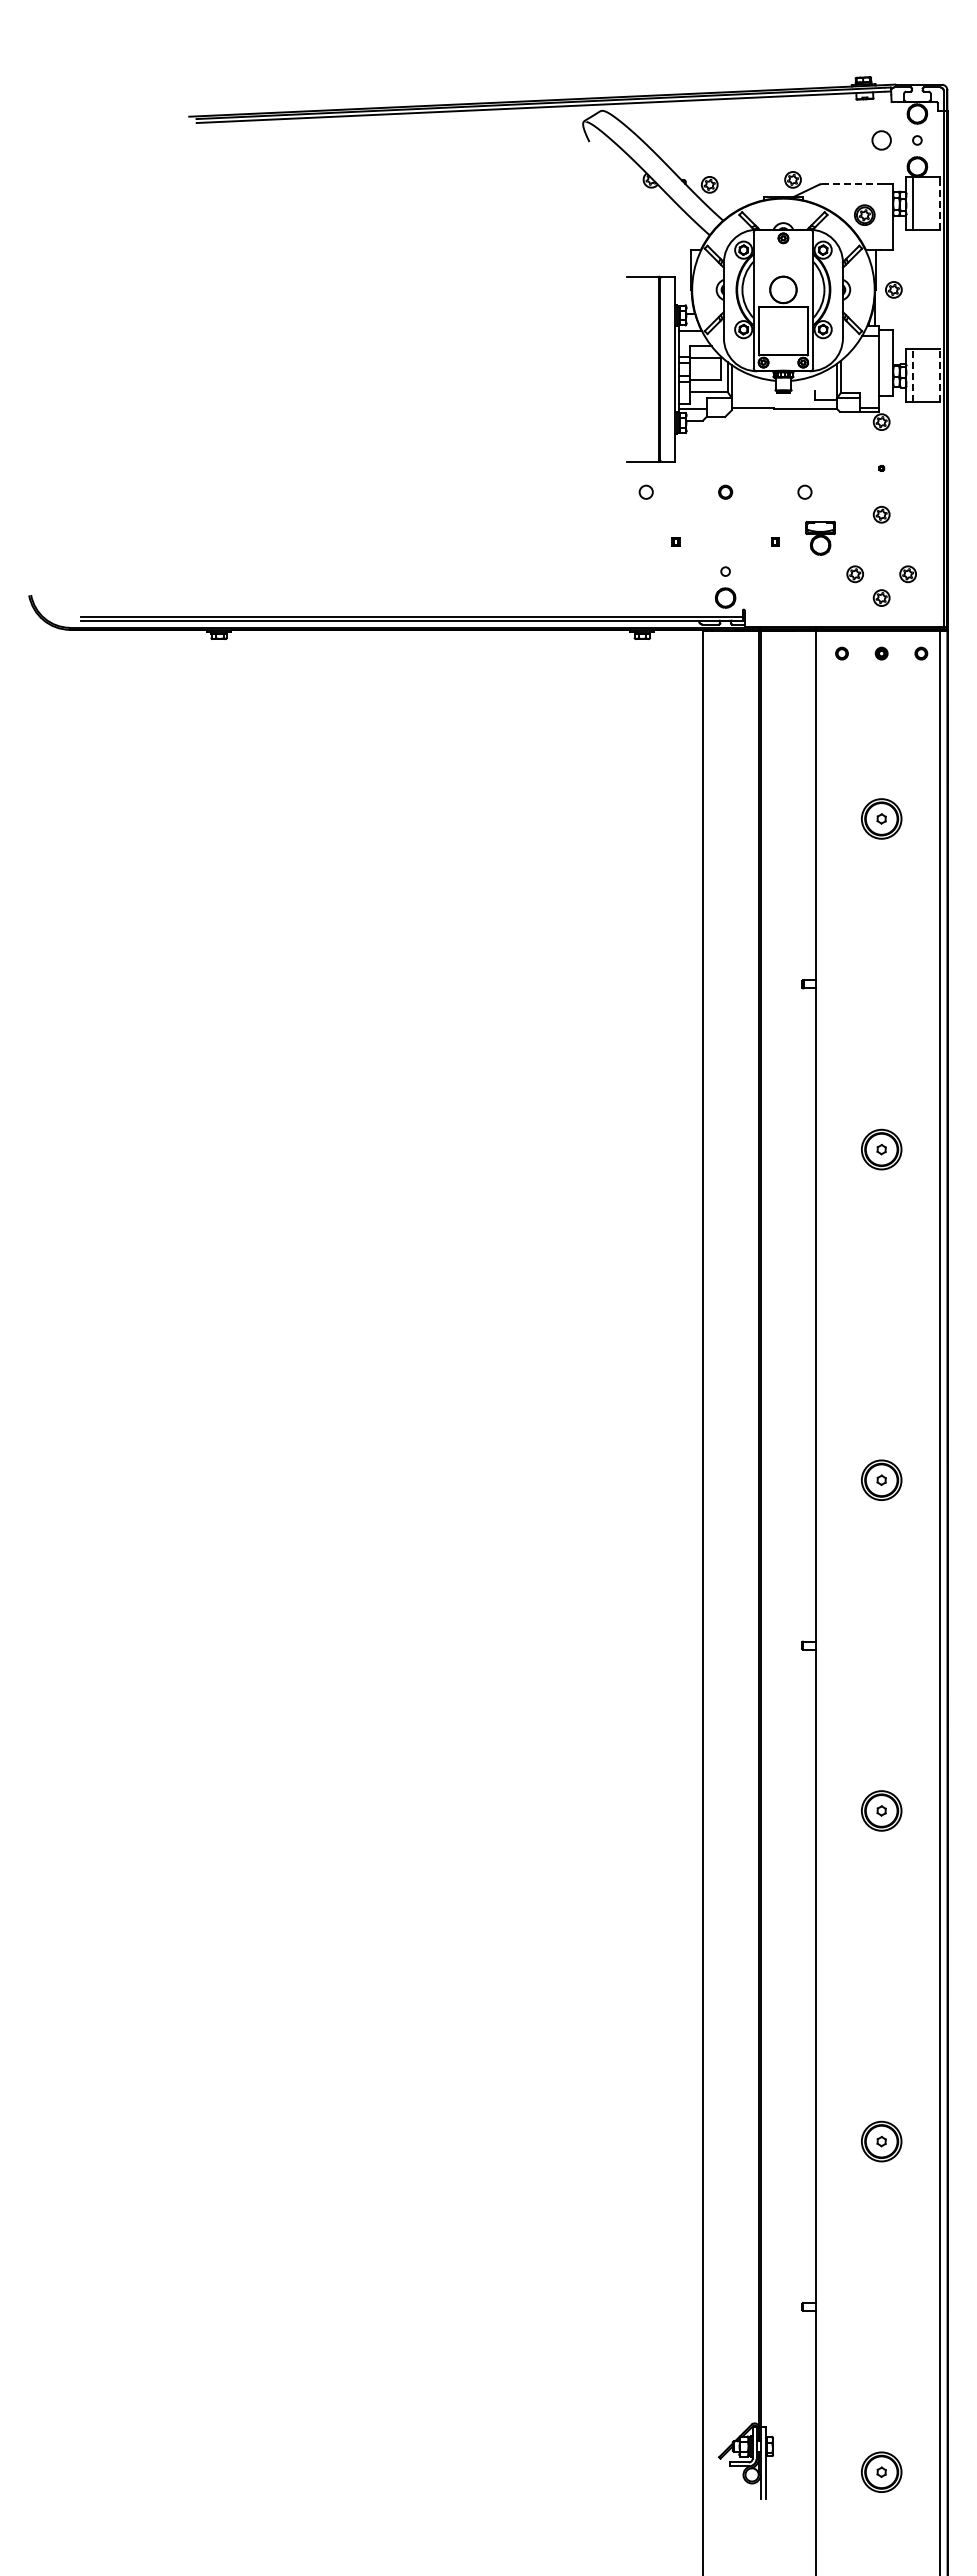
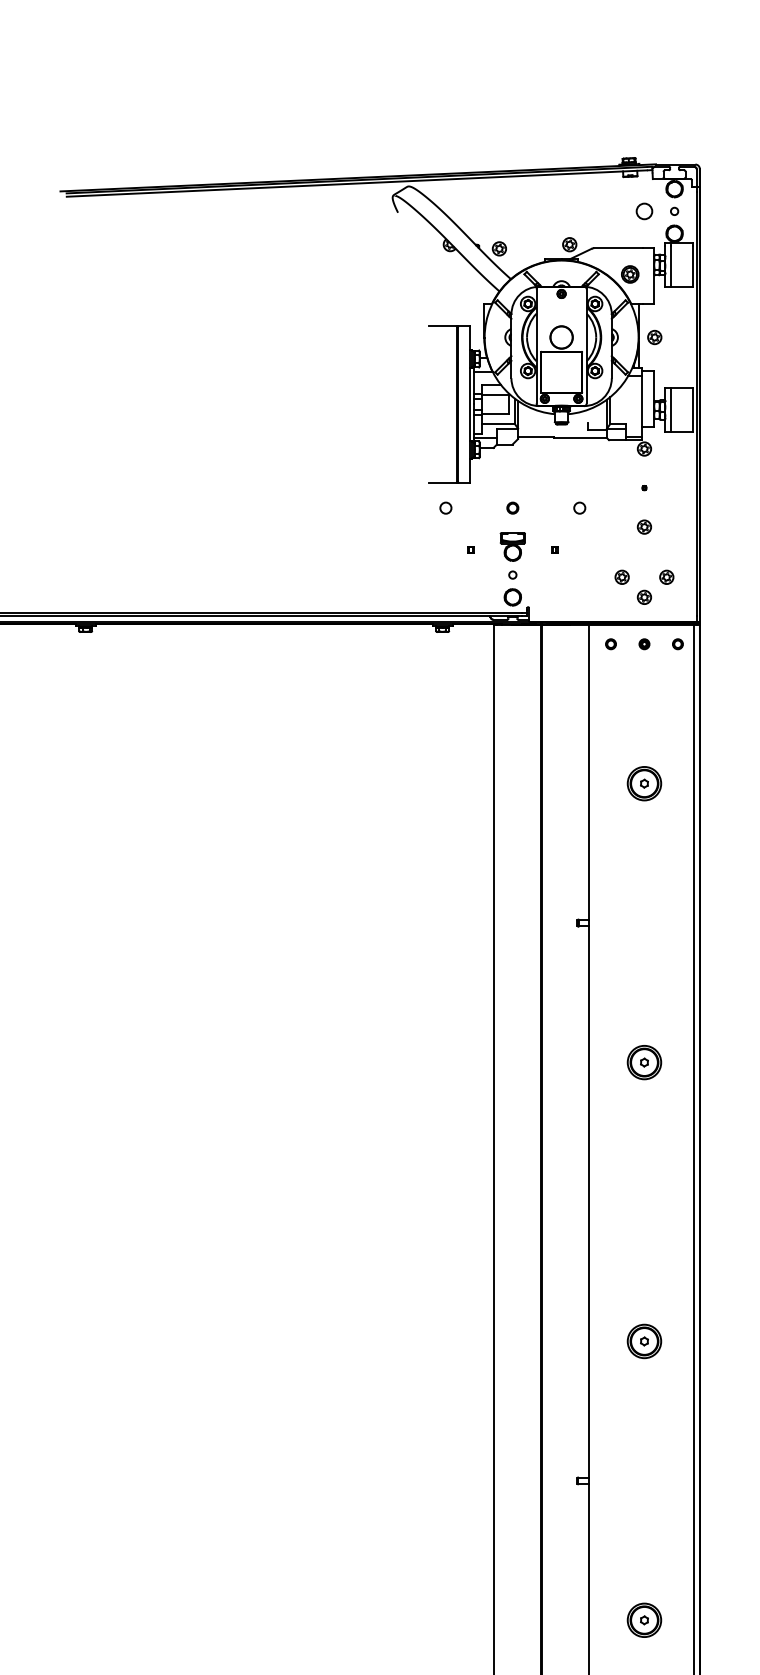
line: (851, 184) -> (619, 248), dashed -> solid
line: (939, 205) -> (693, 266), dashed -> solid
line: (913, 375) -> (671, 409), dashed -> solid
line: (939, 375) -> (693, 409), dashed -> solid
part: (820, 537) -> (512, 546), moved

